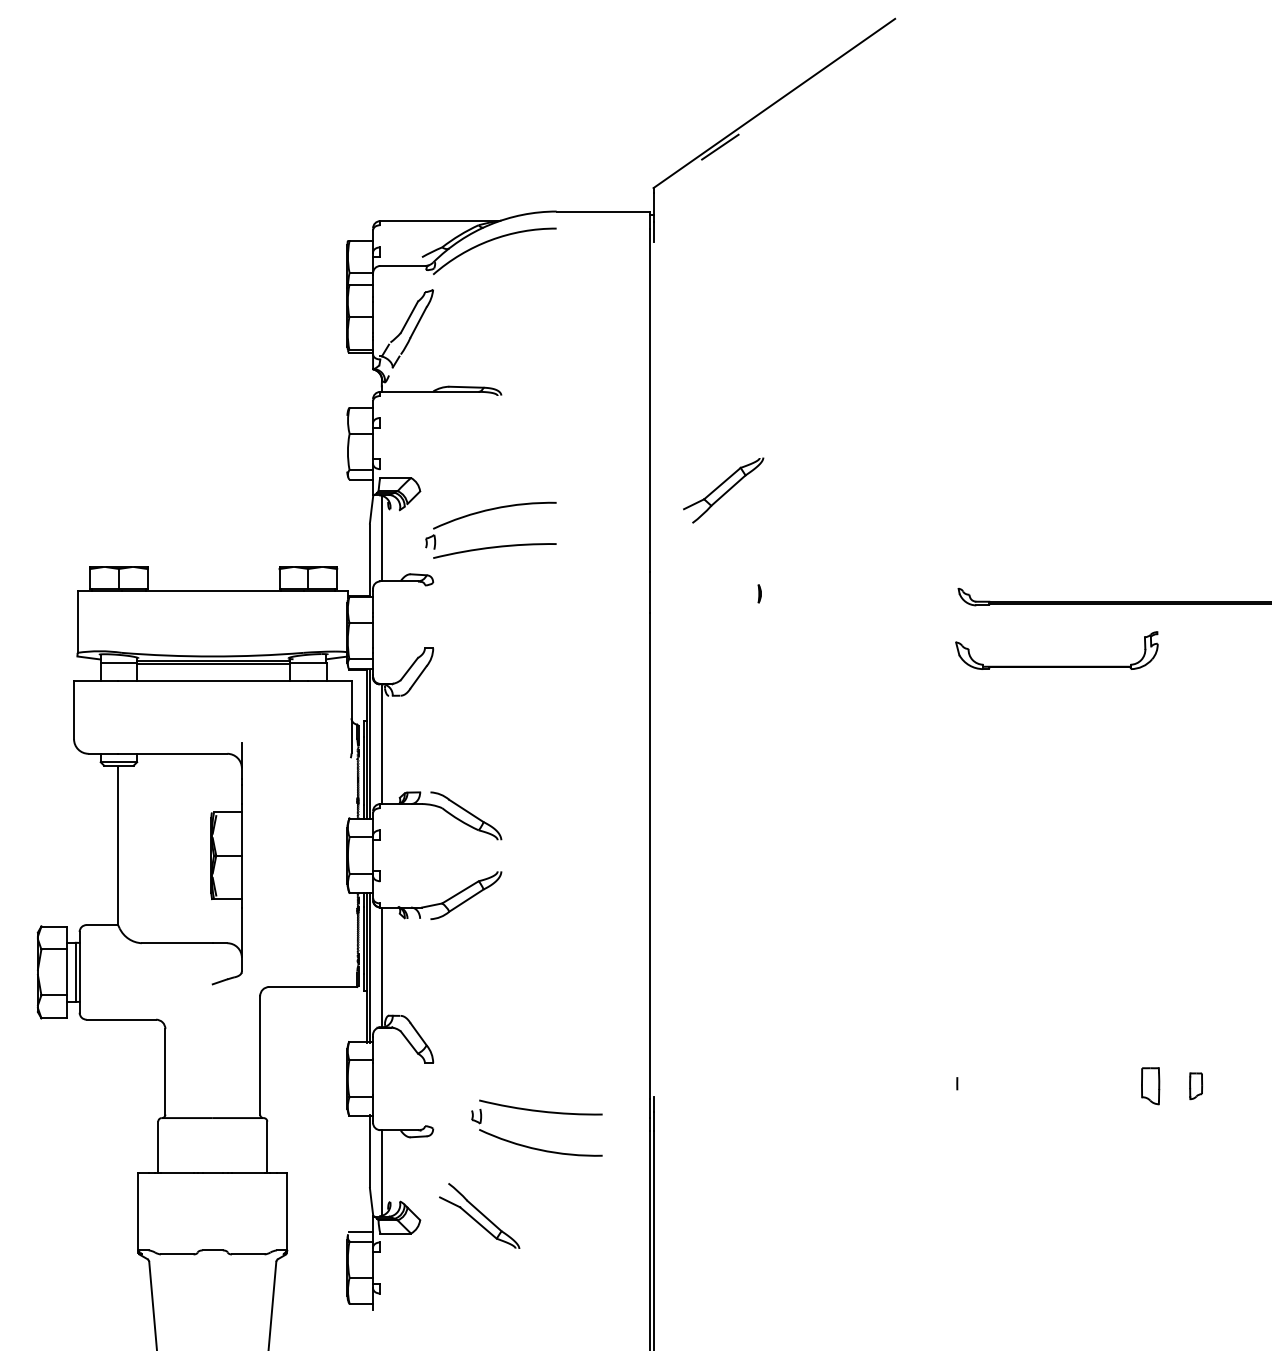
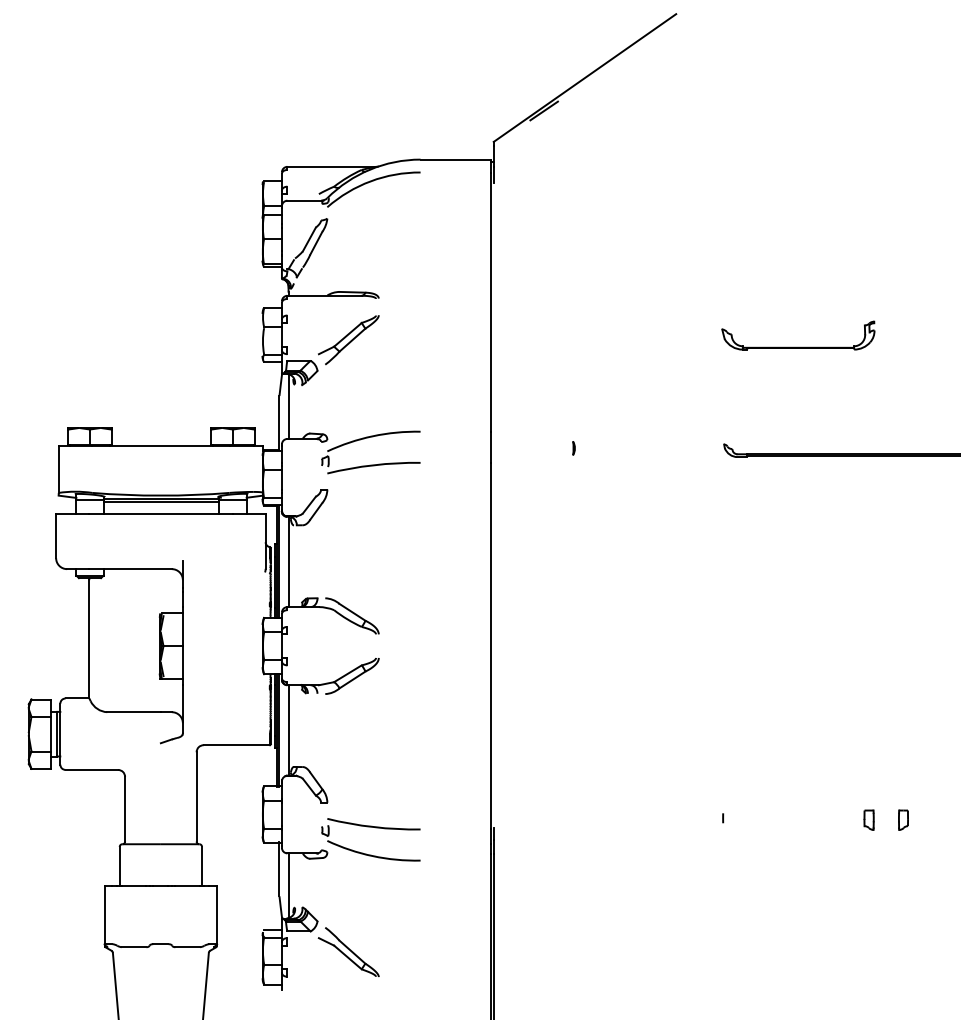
part: (723, 490) -> (348, 340), moved
part: (490, 546) -> (370, 464), moved
part: (1056, 665) -> (798, 346), moved
part: (1150, 1086) -> (869, 820), size x0.71
part: (539, 1112) -> (372, 827), moved
part: (479, 1215) -> (348, 951), moved

